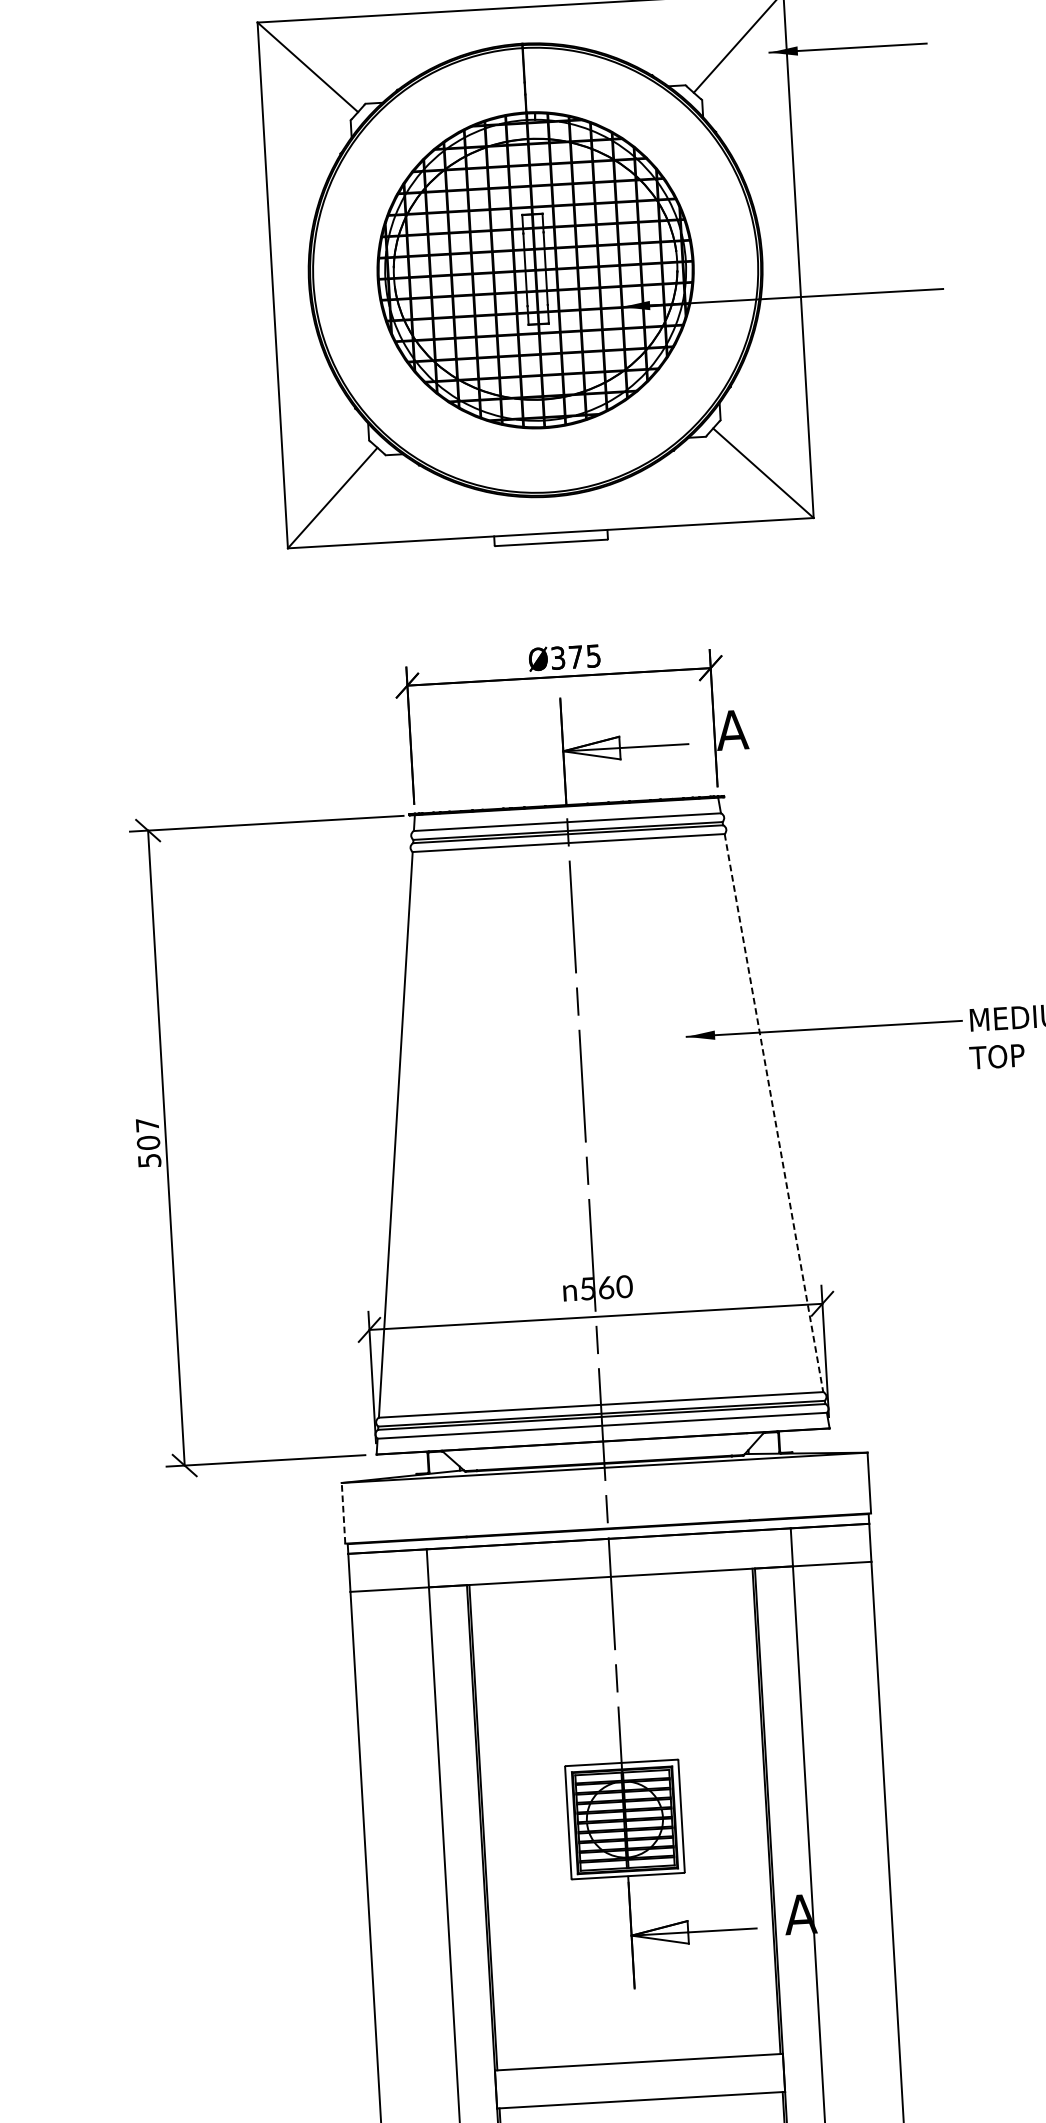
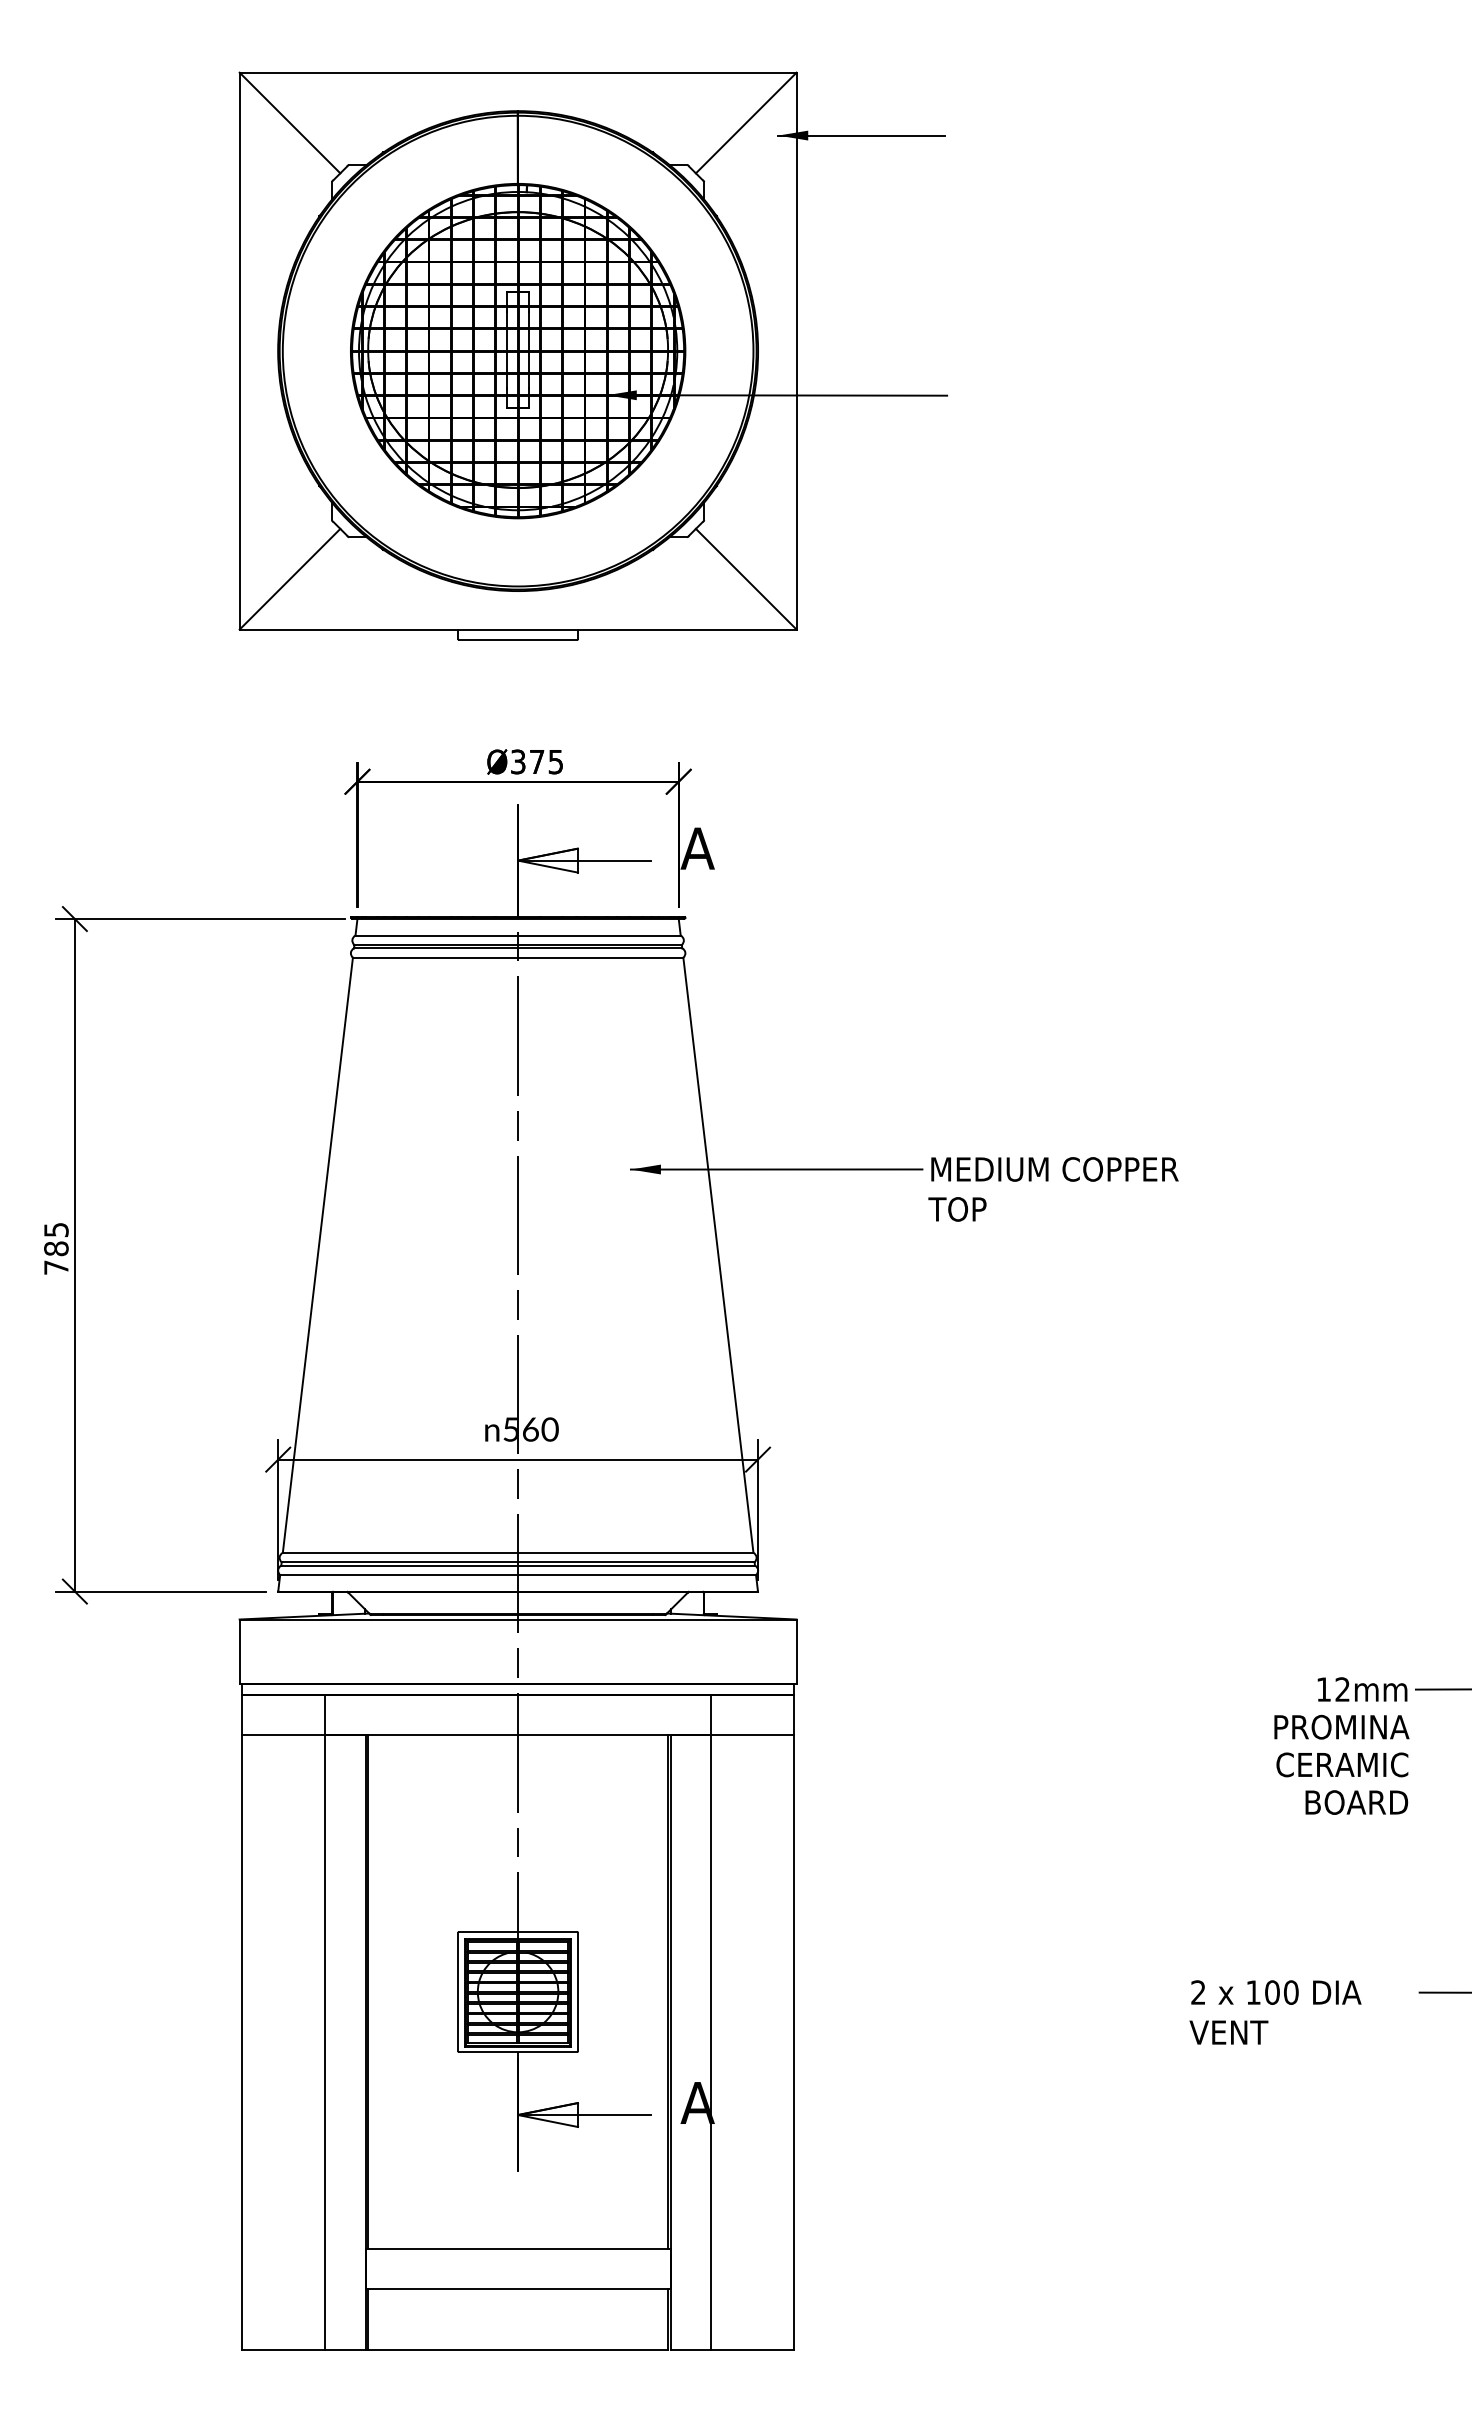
line: (774, 1113) -> (718, 1255), dashed -> solid
text: (148, 1142) -> (56, 1248), 507 -> 785
line: (343, 1513) -> (239, 1651), dashed -> solid

